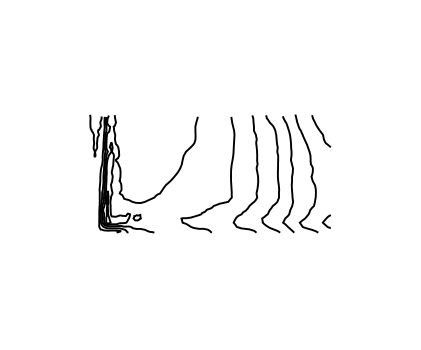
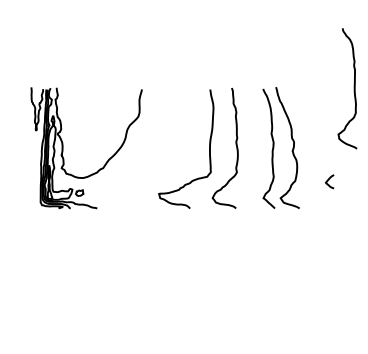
curve: (321, 131) -> (302, 104), removed
part: (121, 173) -> (63, 147), moved
curve: (277, 174) -> (354, 89), moved
curve: (325, 220) -> (328, 180), moved

